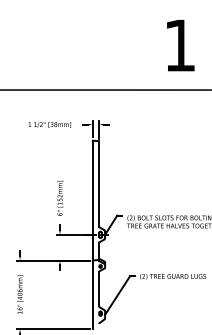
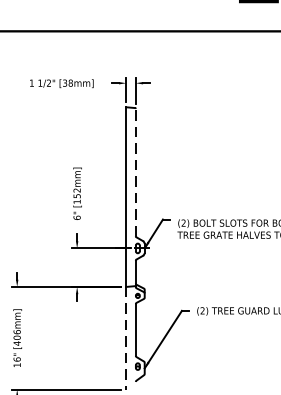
line: (99, 183) -> (136, 171), solid -> dashed
line: (92, 295) -> (125, 339), solid -> dashed

